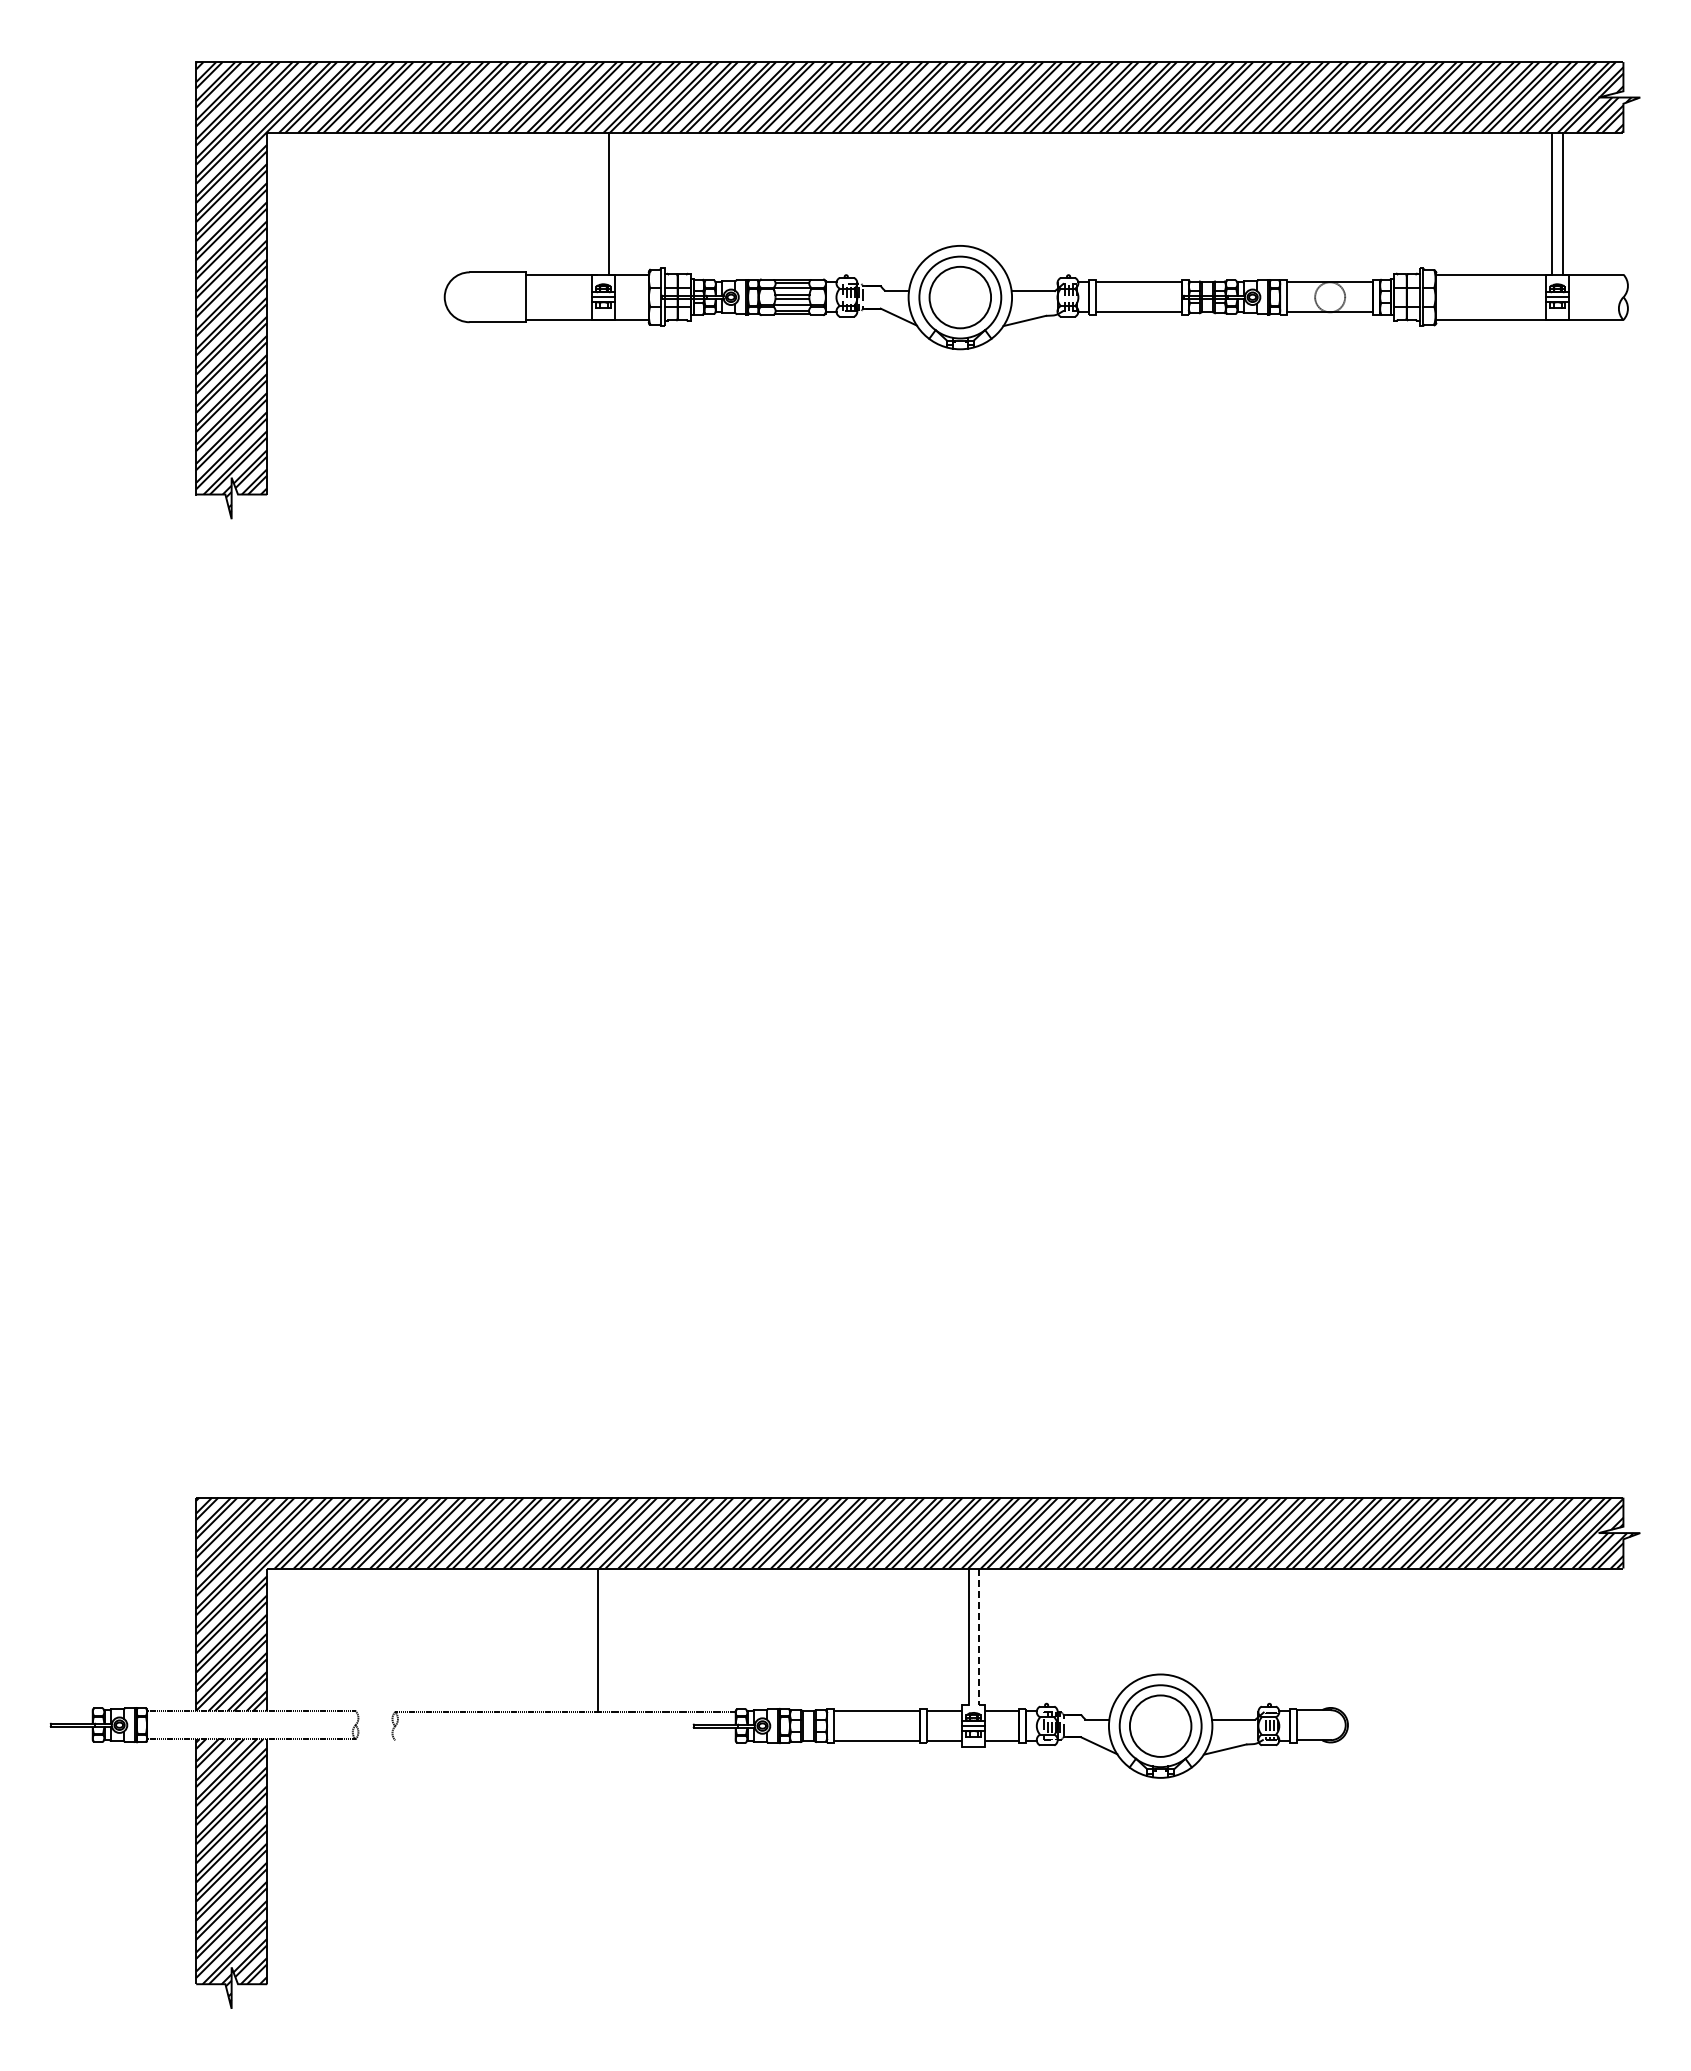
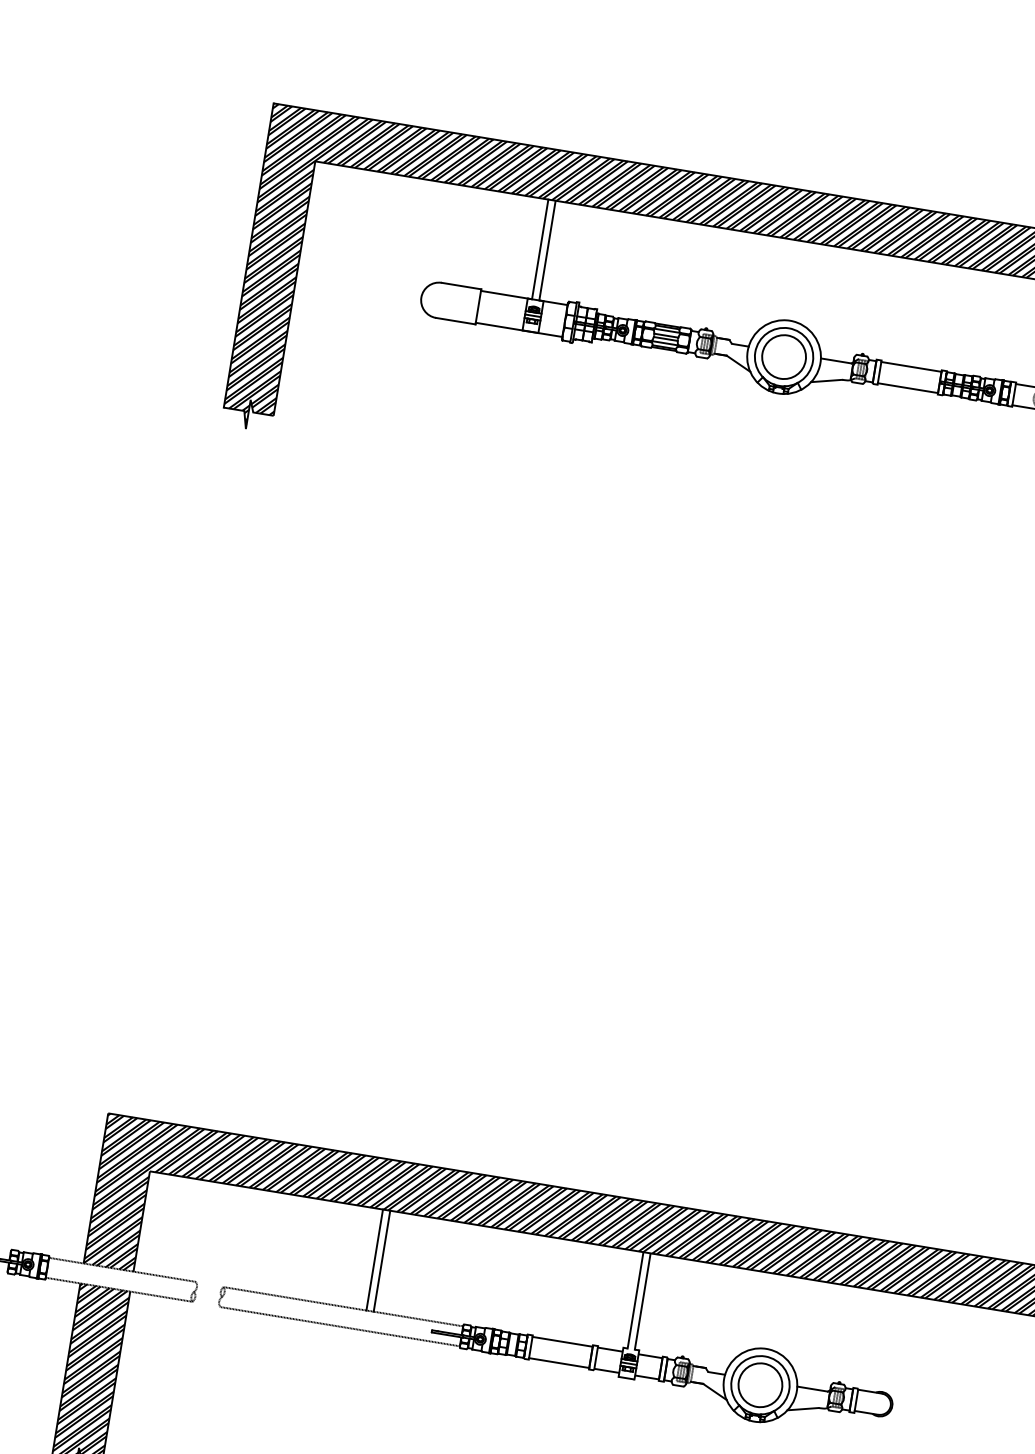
line: (598, 203) -> (540, 249), added
line: (978, 1637) -> (642, 1301), dashed -> solid
line: (608, 1640) -> (381, 1261), added
line: (565, 1740) -> (340, 1326), added

